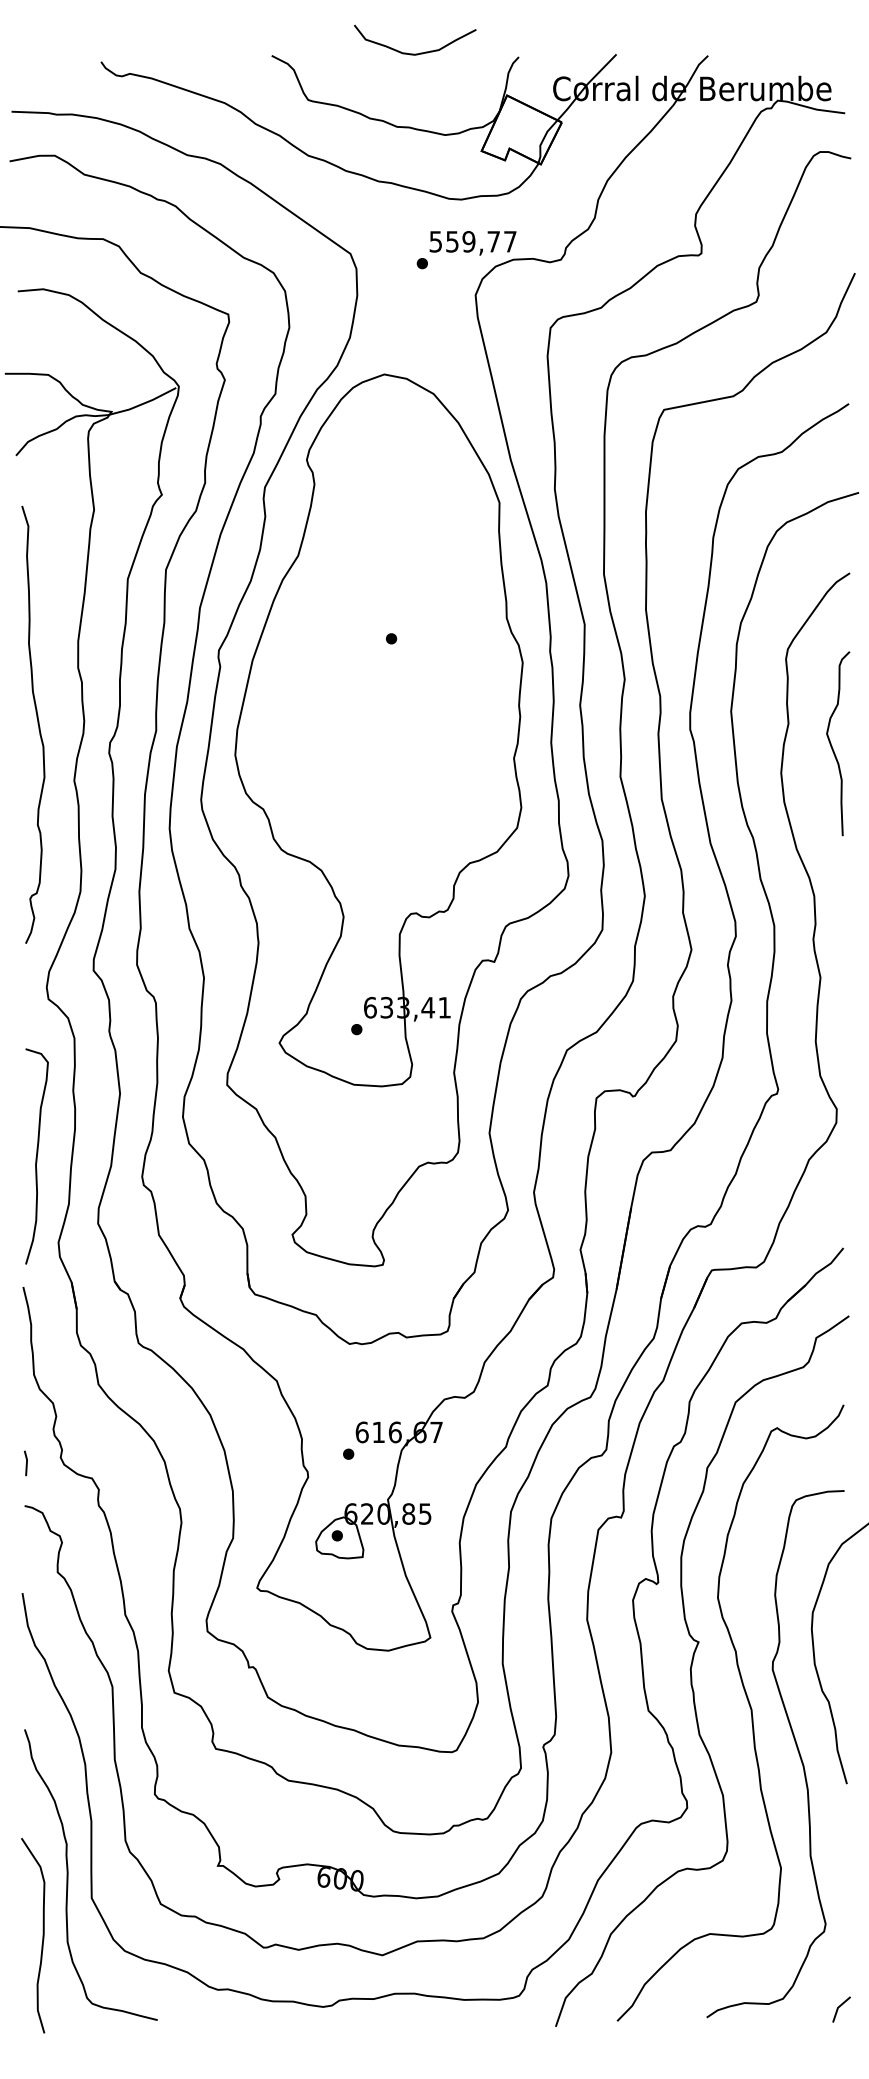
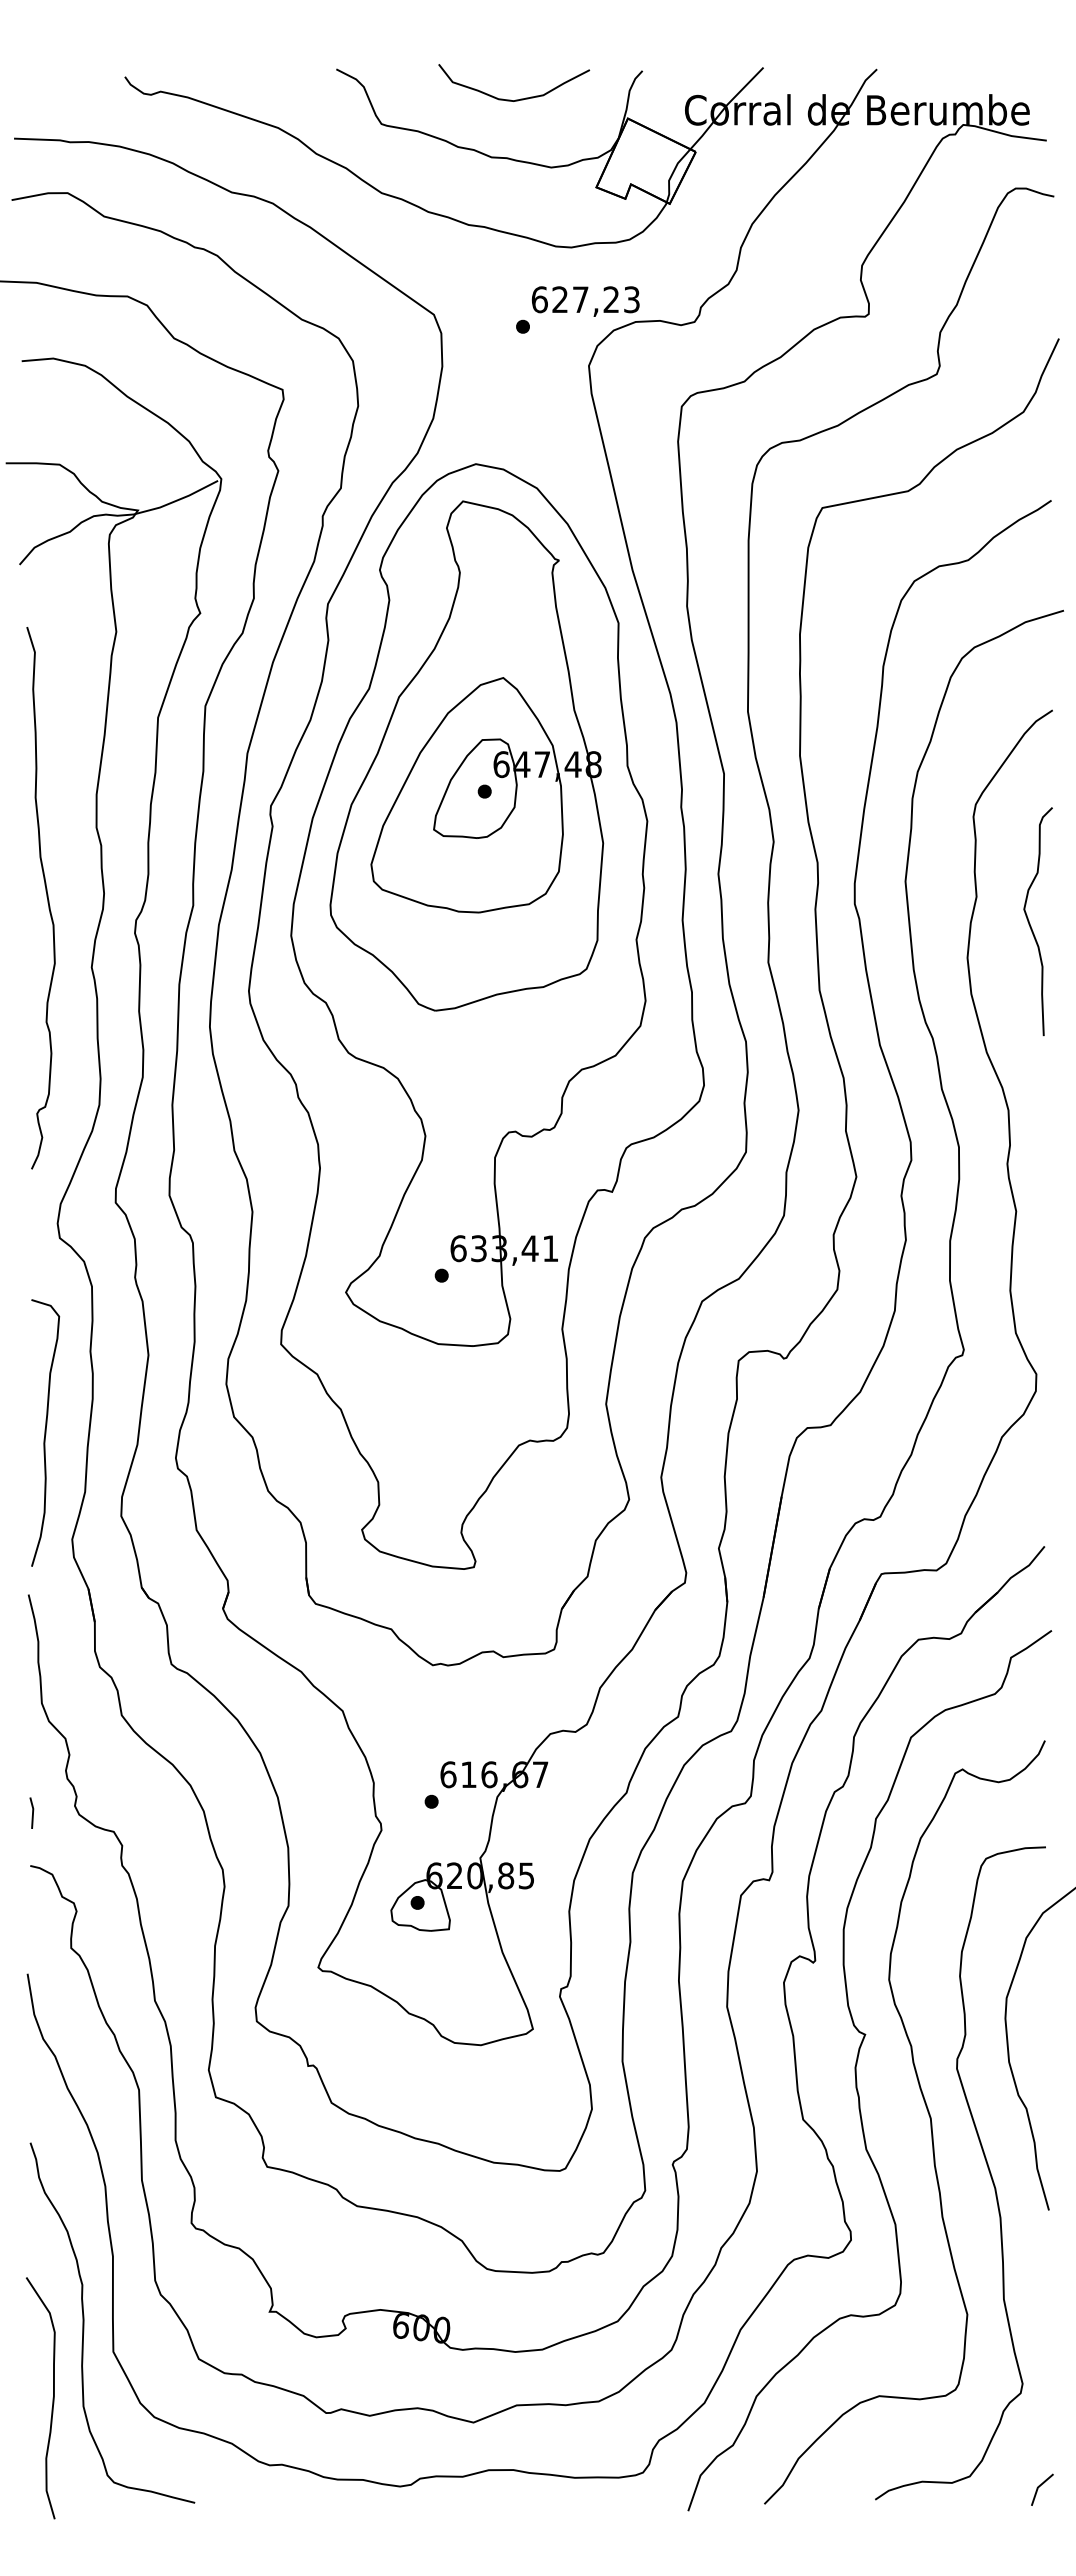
part: (416, 53) -> (515, 99), moved
text: (472, 241) -> (585, 299), 559,77 -> 627,23
part: (376, 609) -> (466, 755), added

